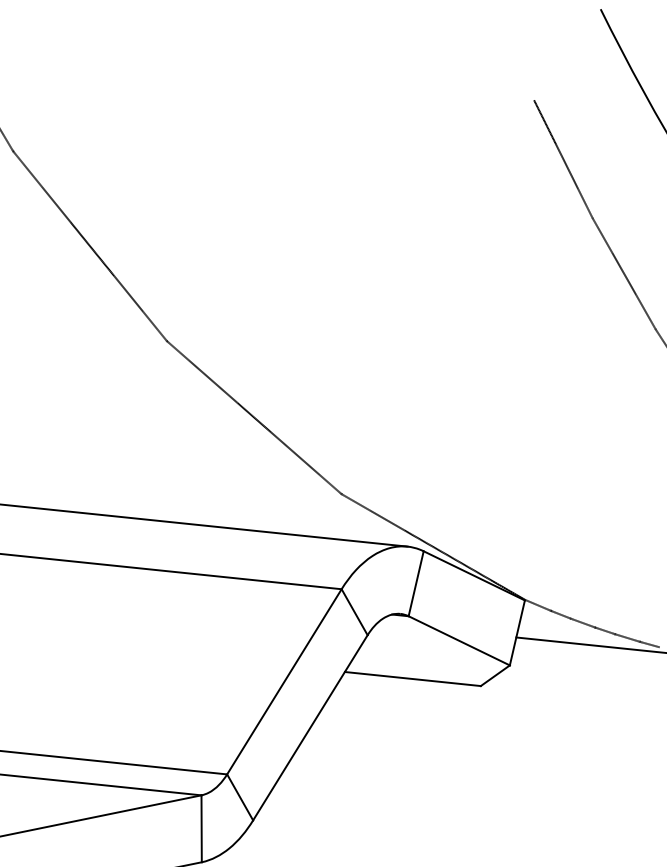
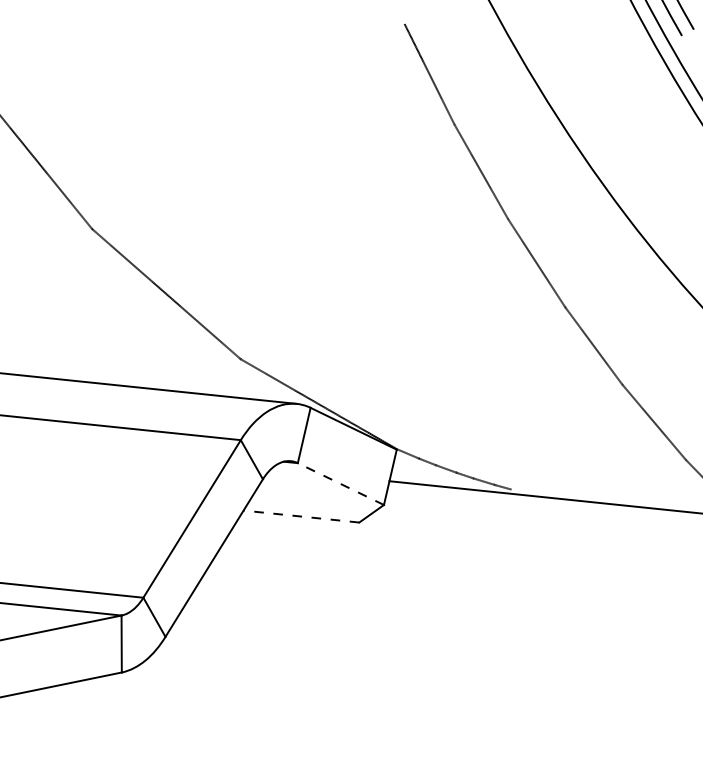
line: (458, 641) -> (340, 484), solid -> dashed
line: (411, 678) -> (300, 516), solid -> dashed

